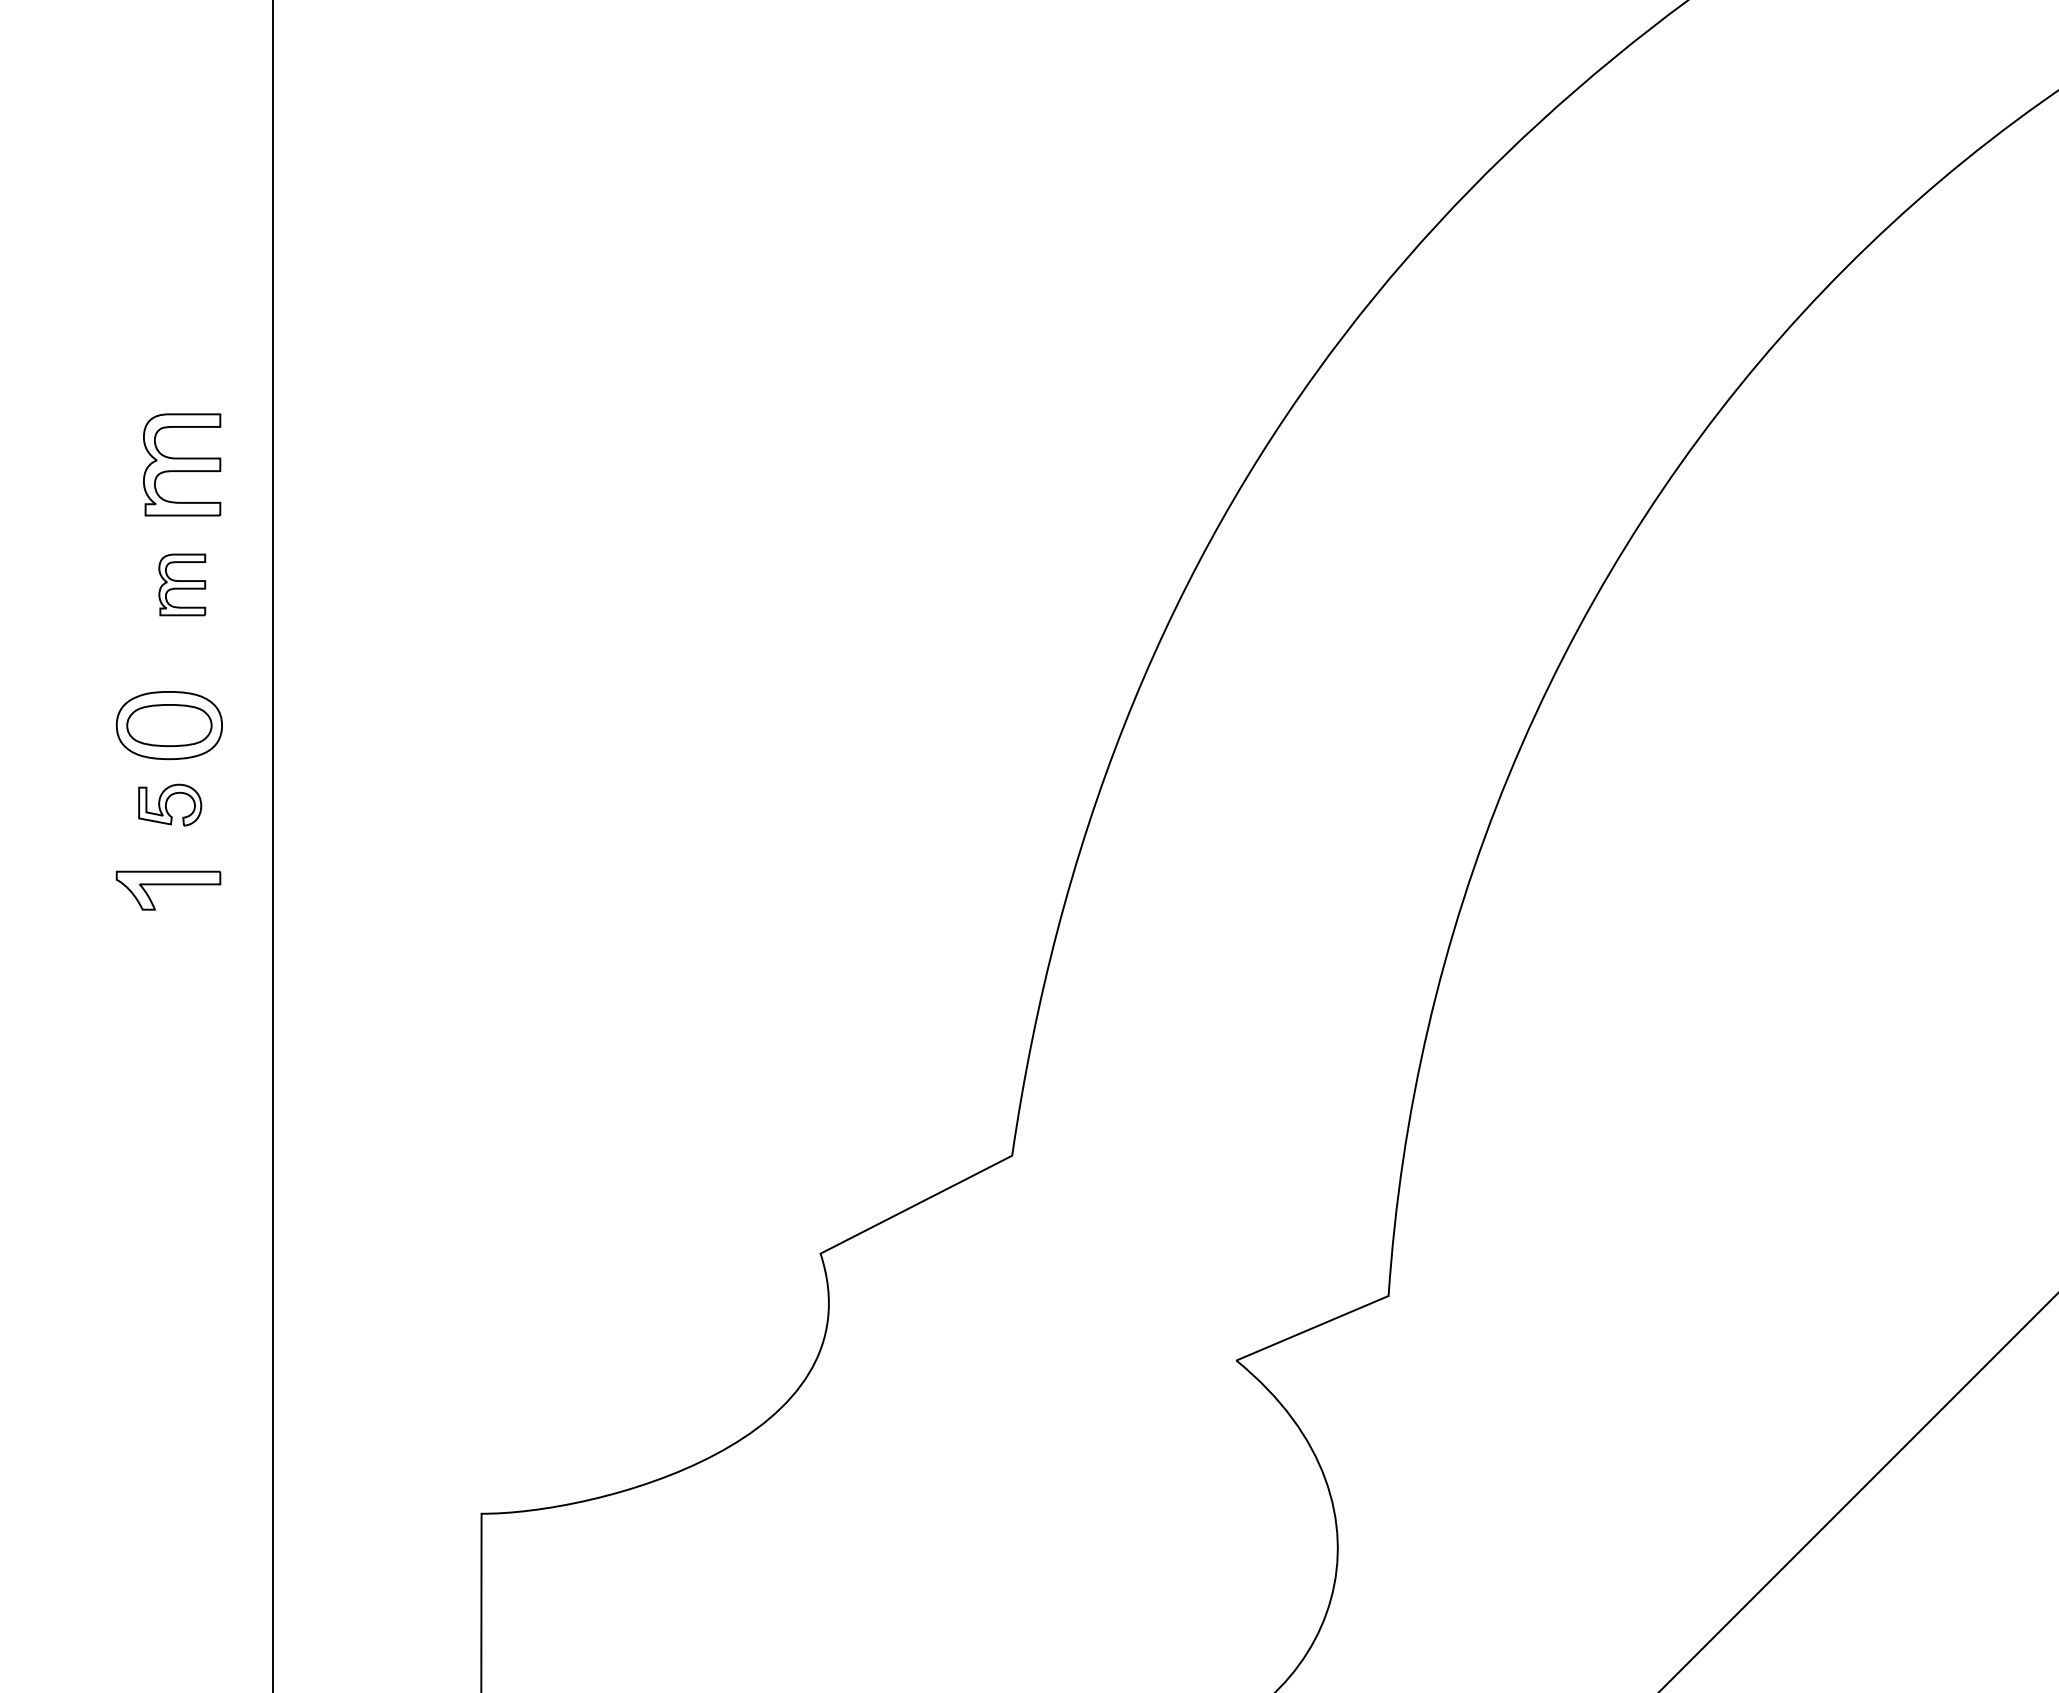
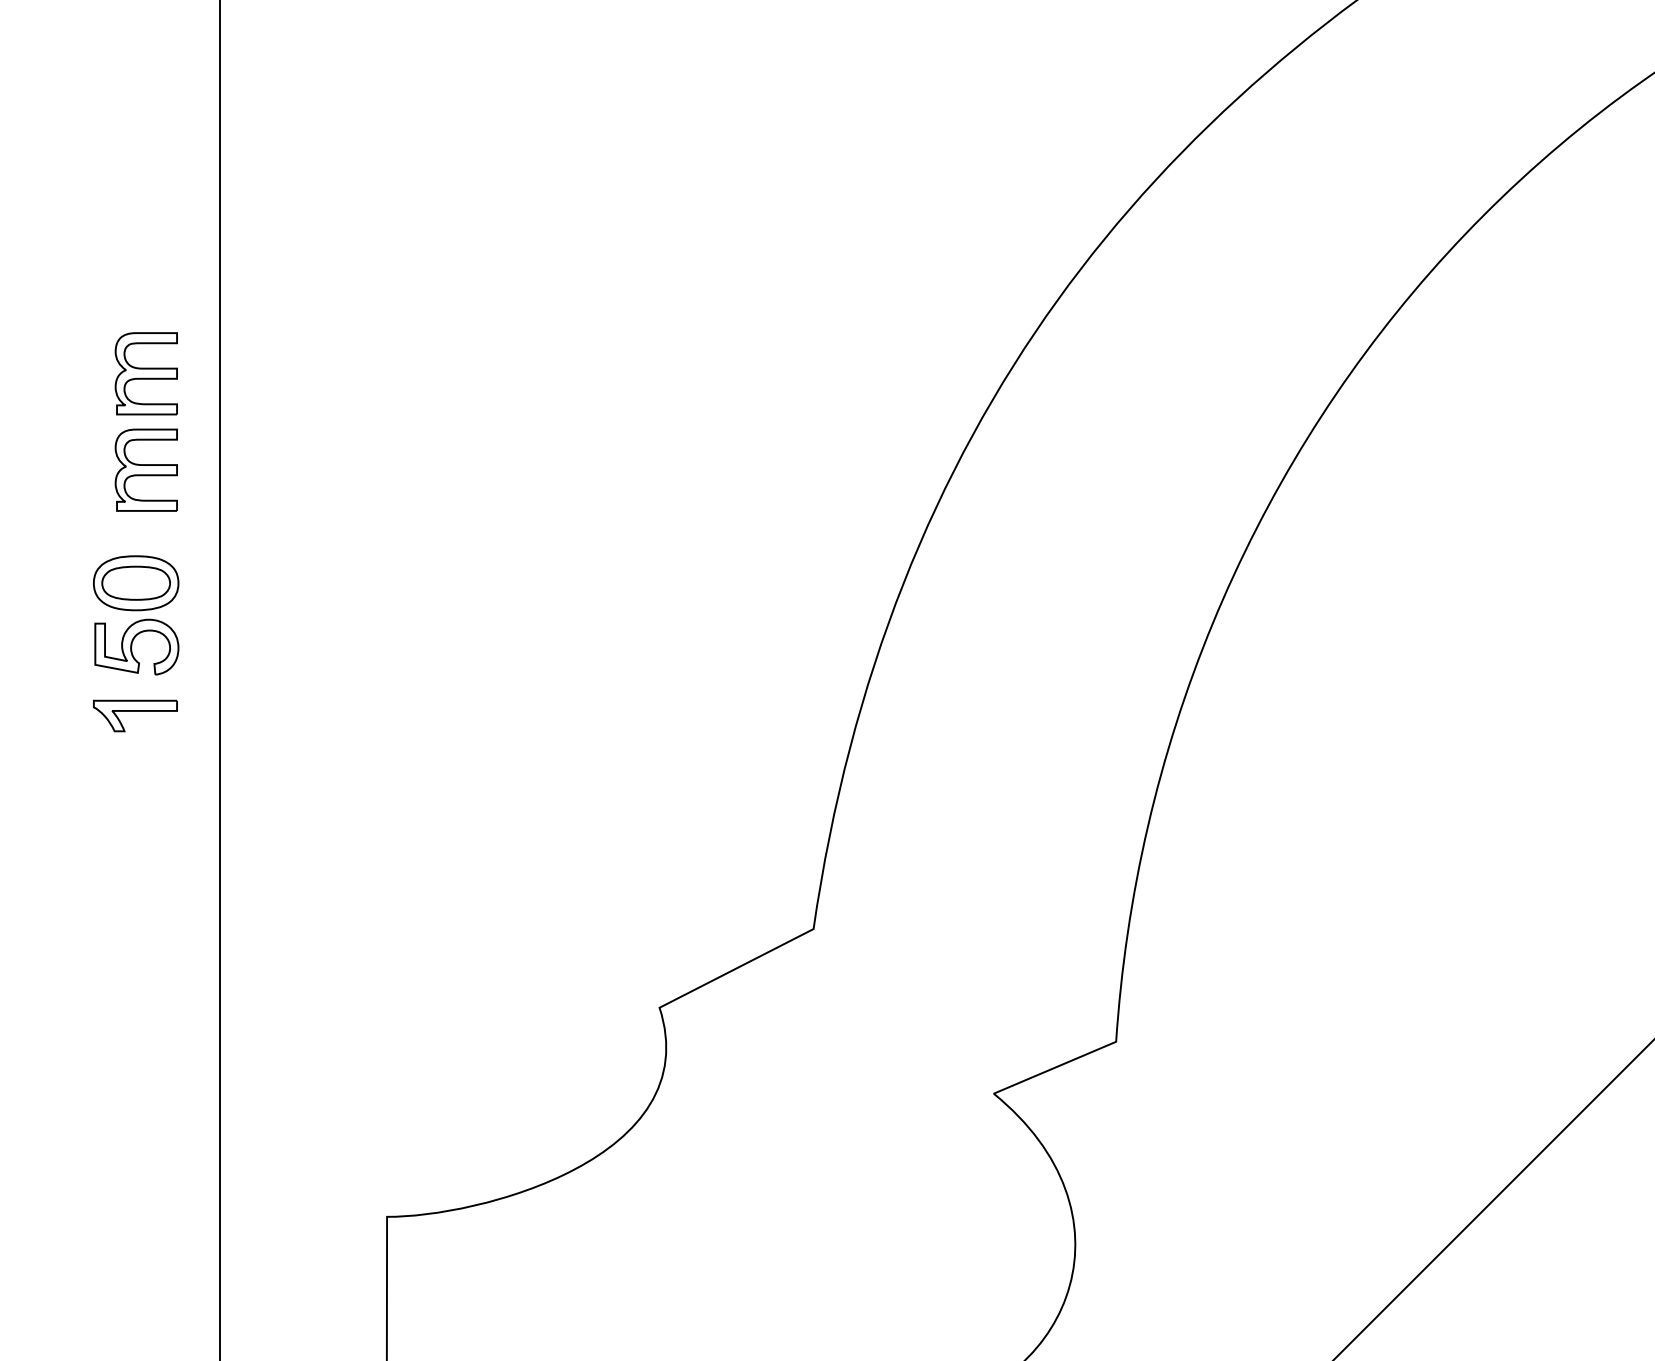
part: (182, 584) -> (146, 469), size x1.67
part: (169, 805) -> (136, 647), size x1.67

